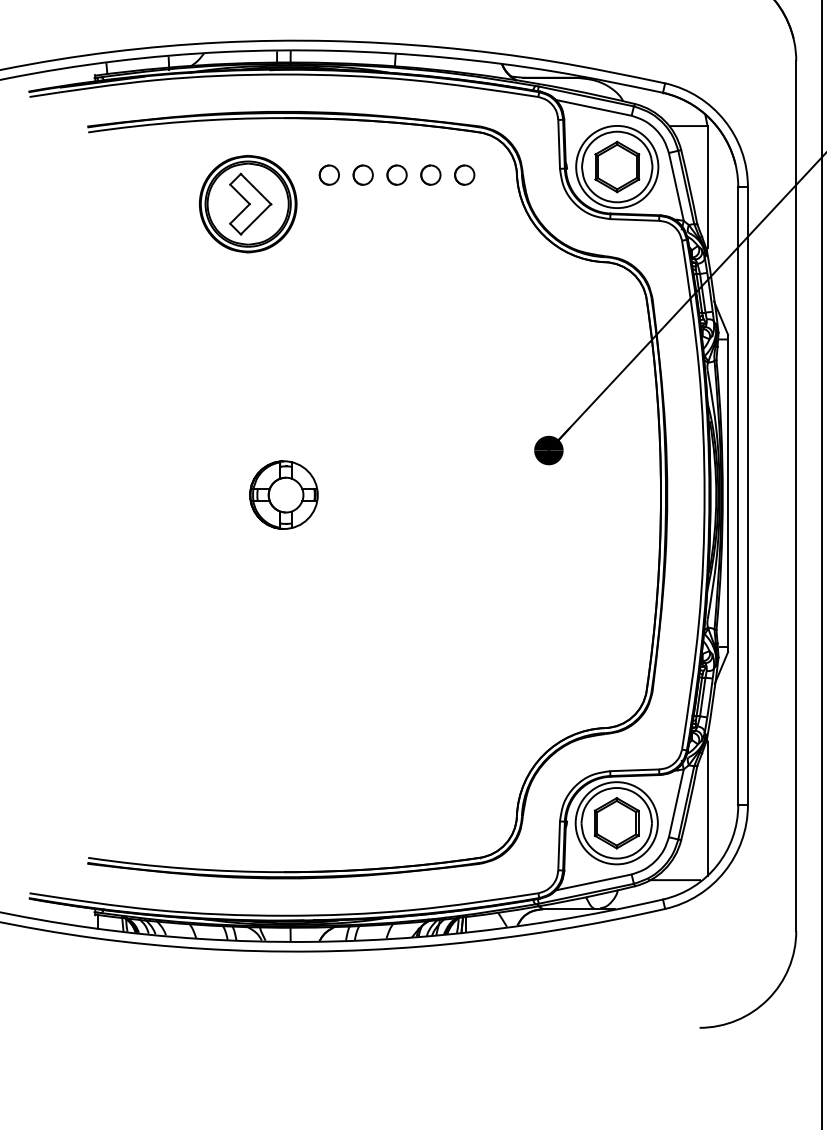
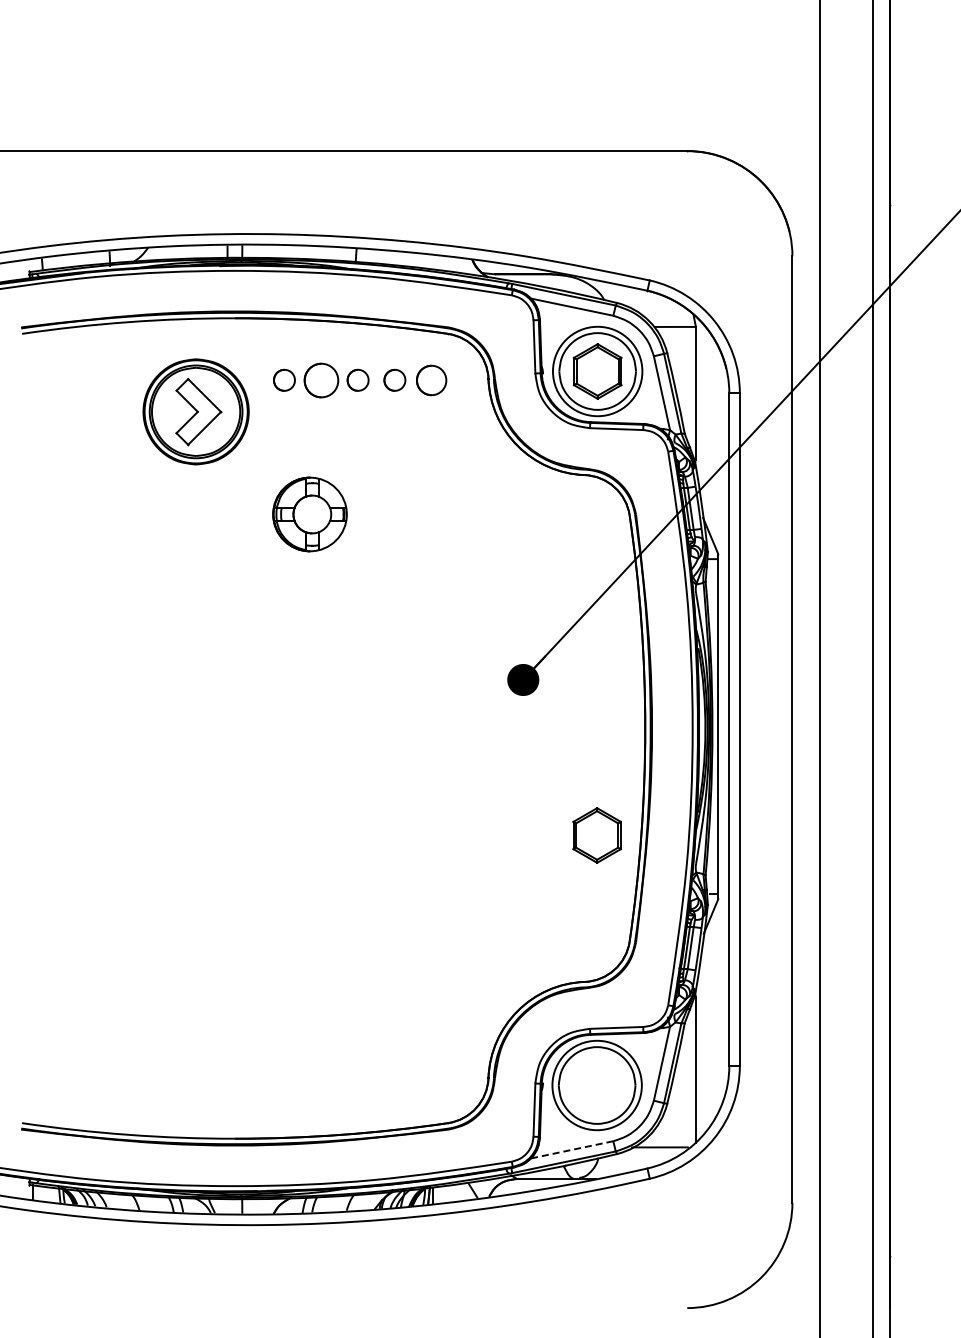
circle: (362, 174) -> (320, 379), size x1.6
circle: (464, 174) -> (431, 379), size x1.4
part: (283, 495) -> (309, 514), moved
part: (616, 823) -> (596, 835), moved
line: (593, 882) -> (571, 1150), solid -> dashed

